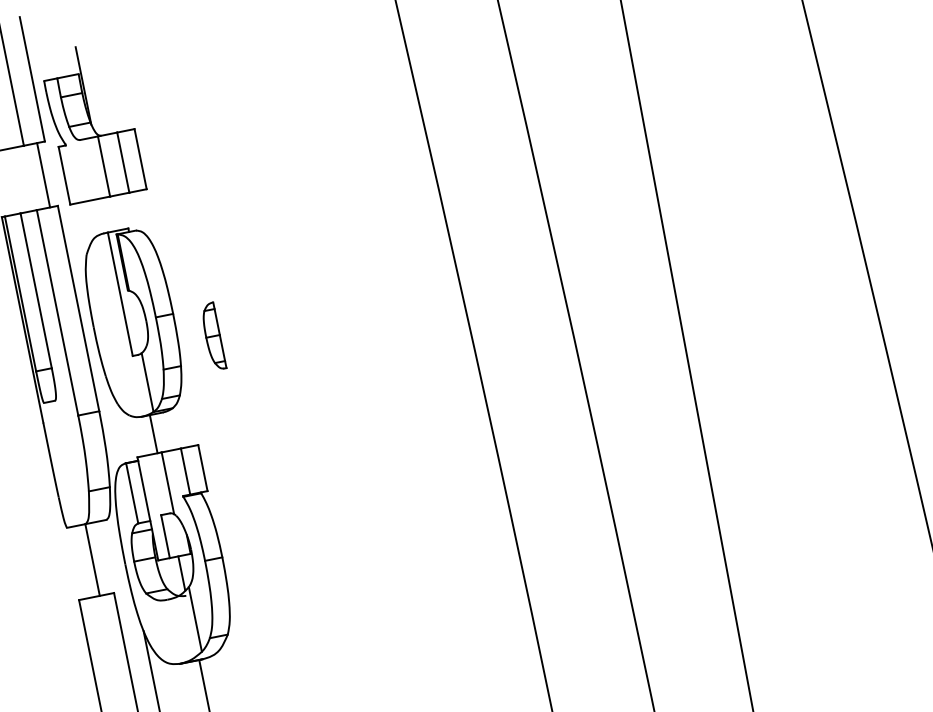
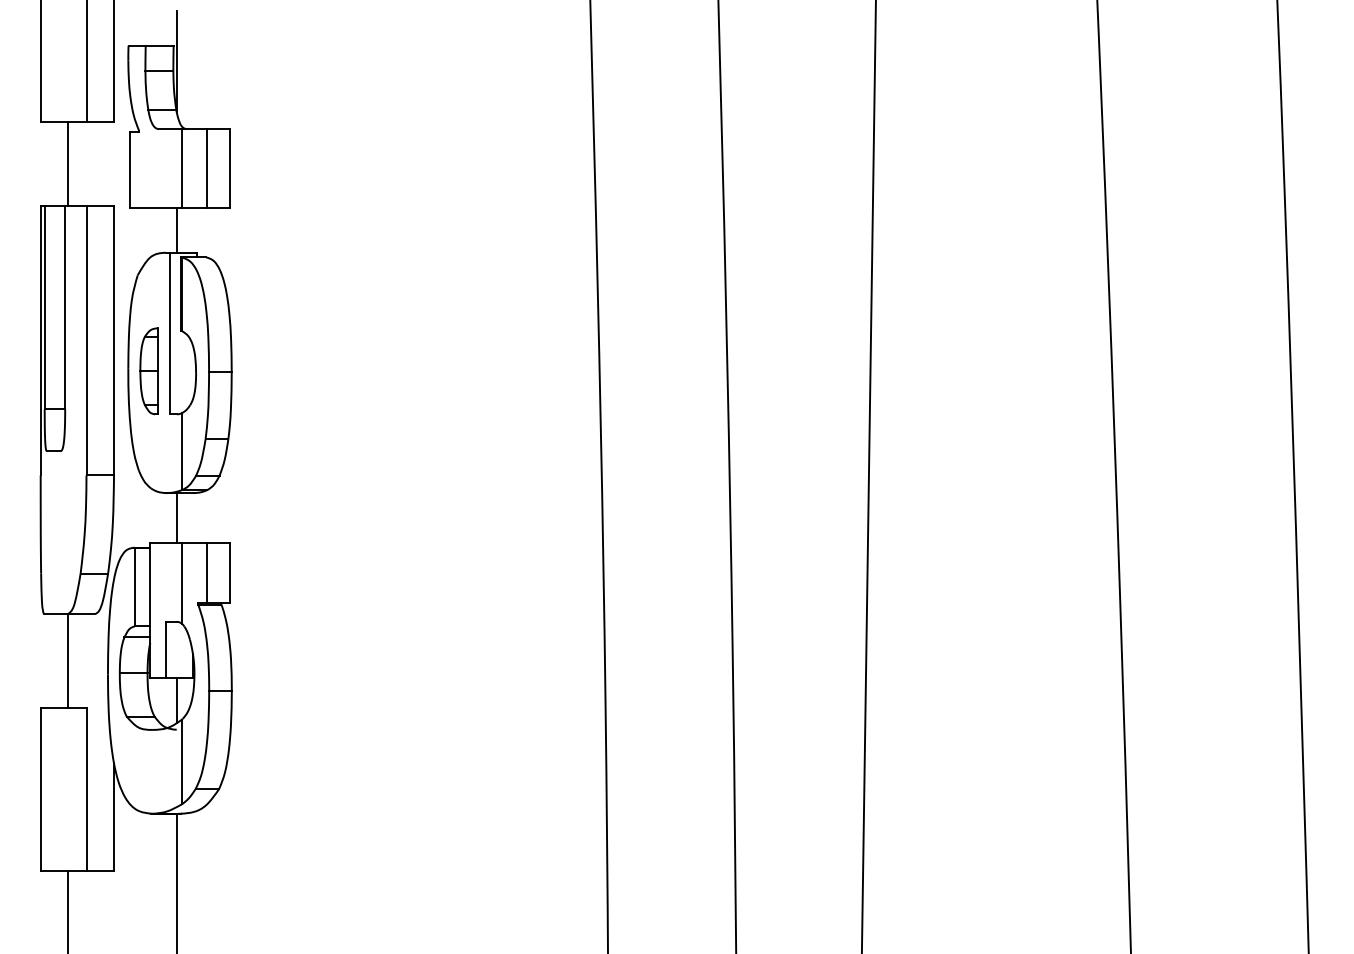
line: (43, 175) -> (67, 164), moved
line: (109, 213) -> (176, 229), added
part: (212, 336) -> (148, 371), moved

